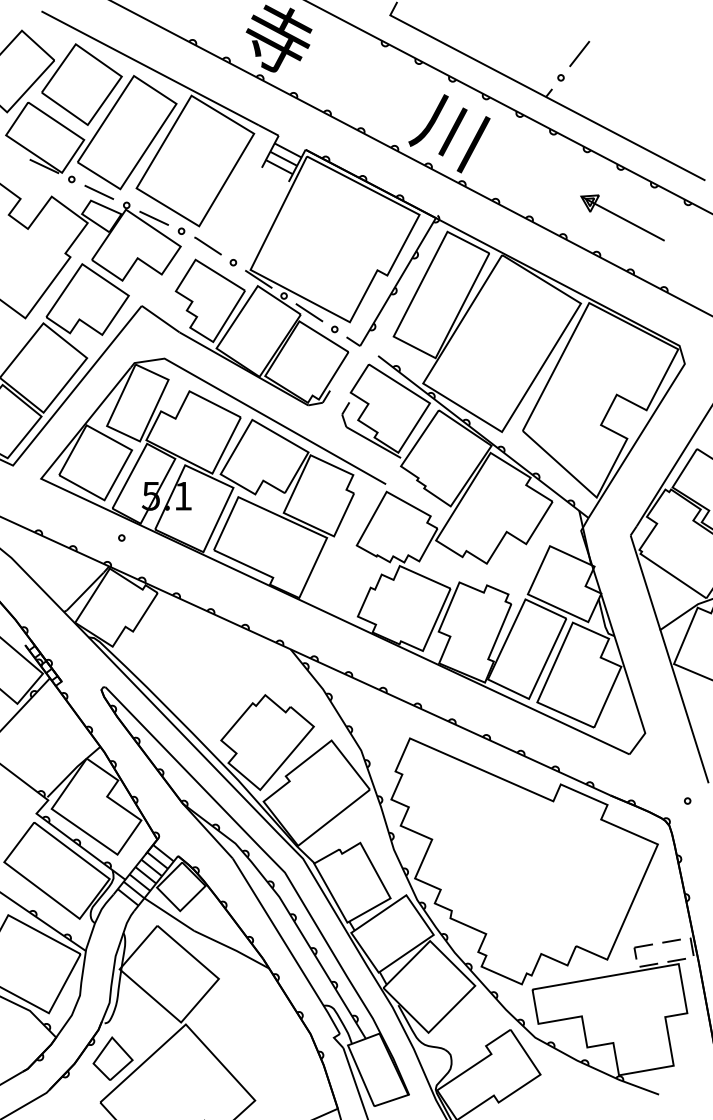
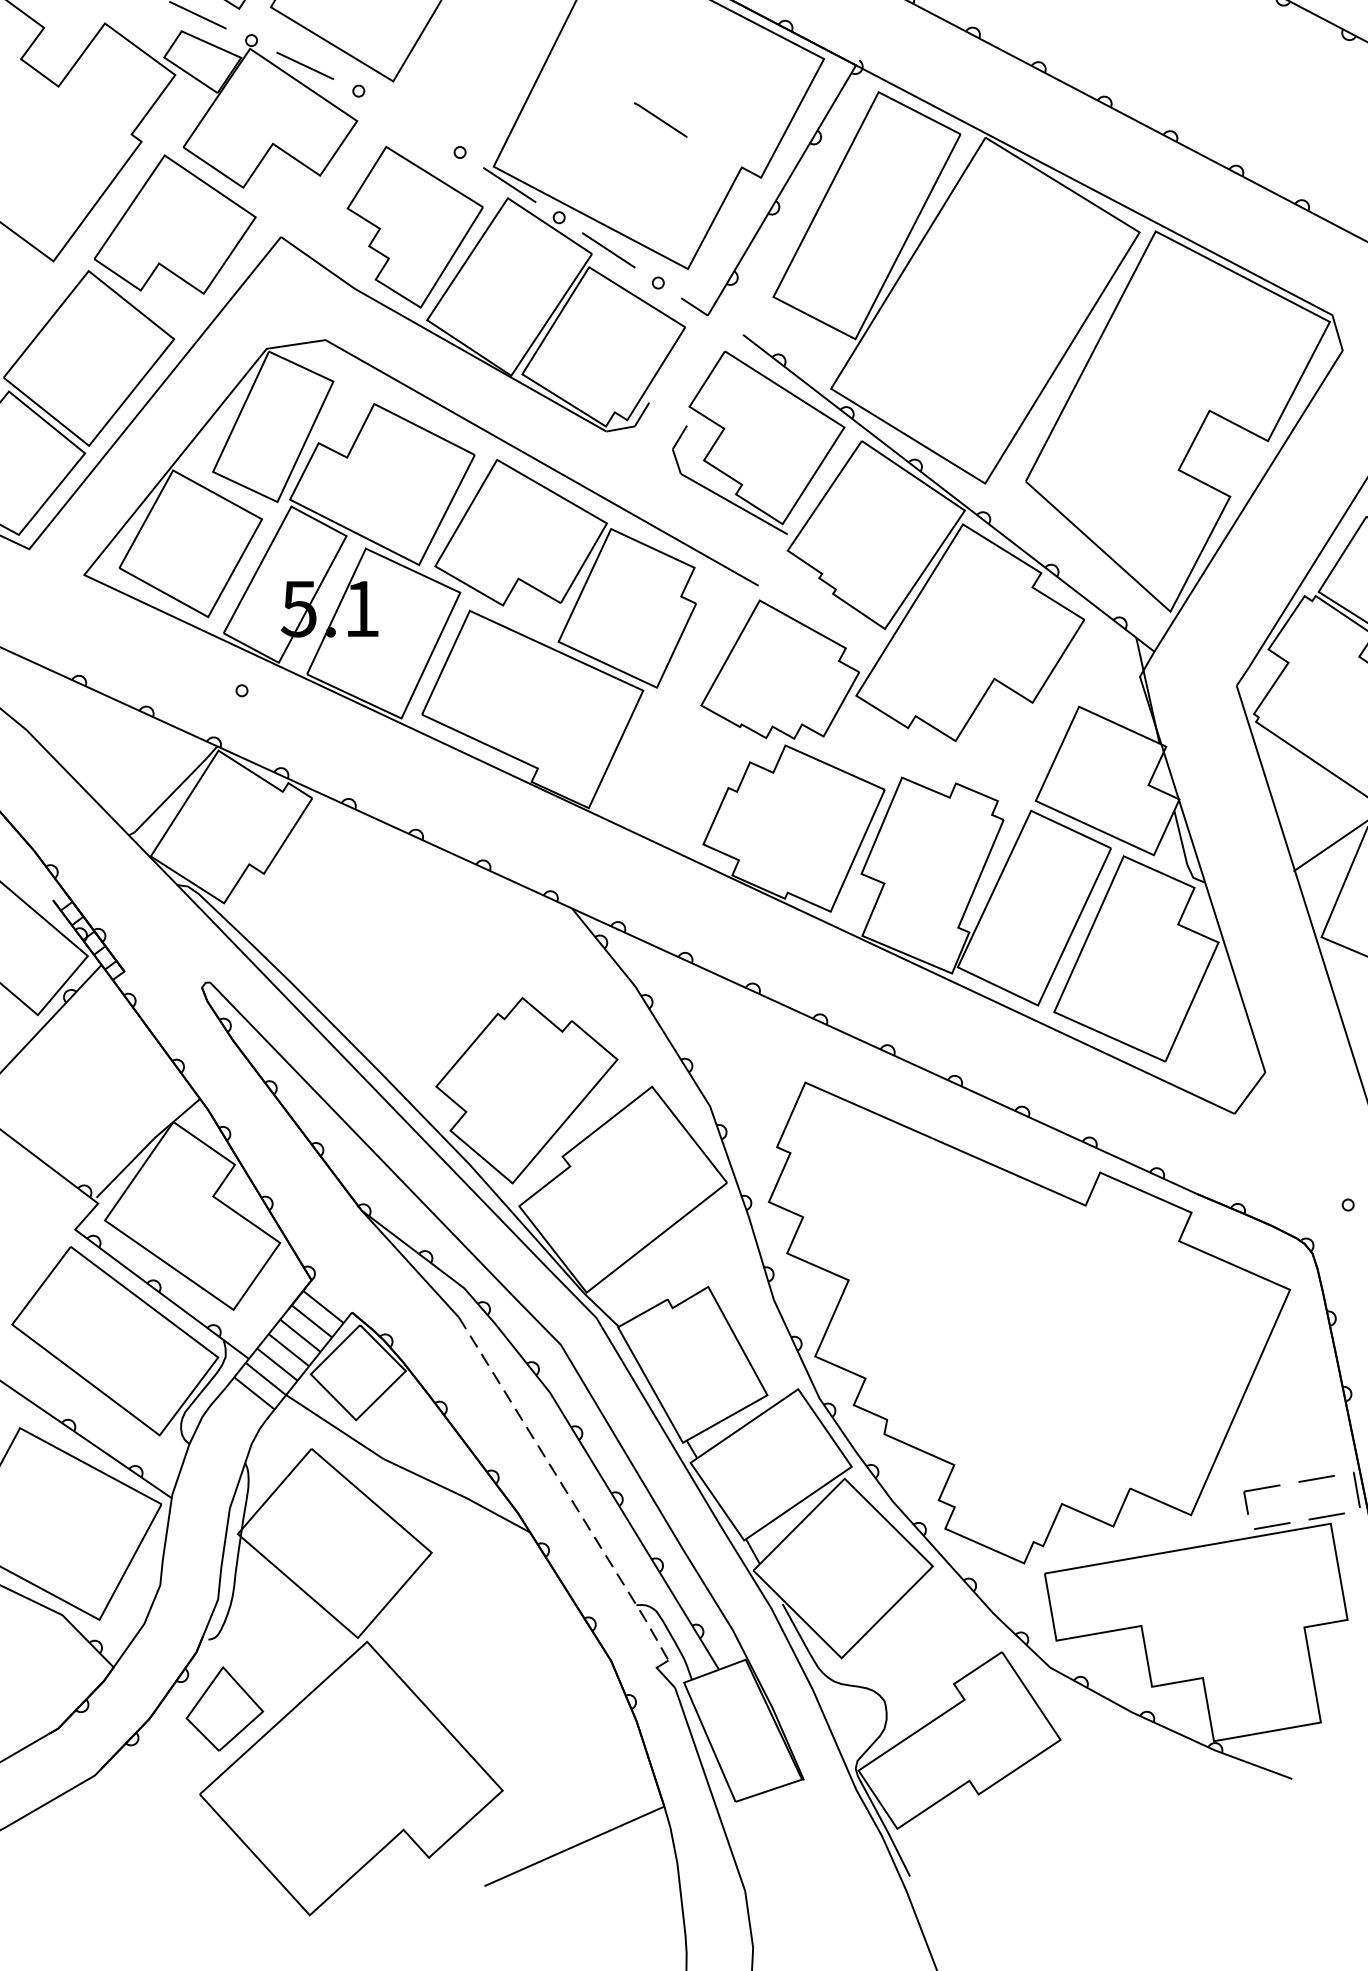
part: (622, 217) -> (1220, 64), removed
line: (207, 245) -> (659, 118), moved
line: (287, 947) -> (565, 1491), solid -> dashed

